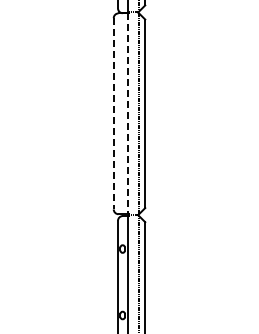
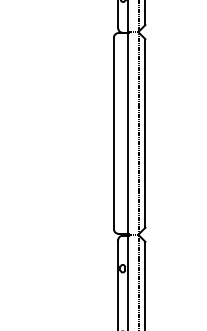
line: (113, 113) -> (113, 133), dashed -> solid
line: (128, 114) -> (128, 134), dashed -> solid

